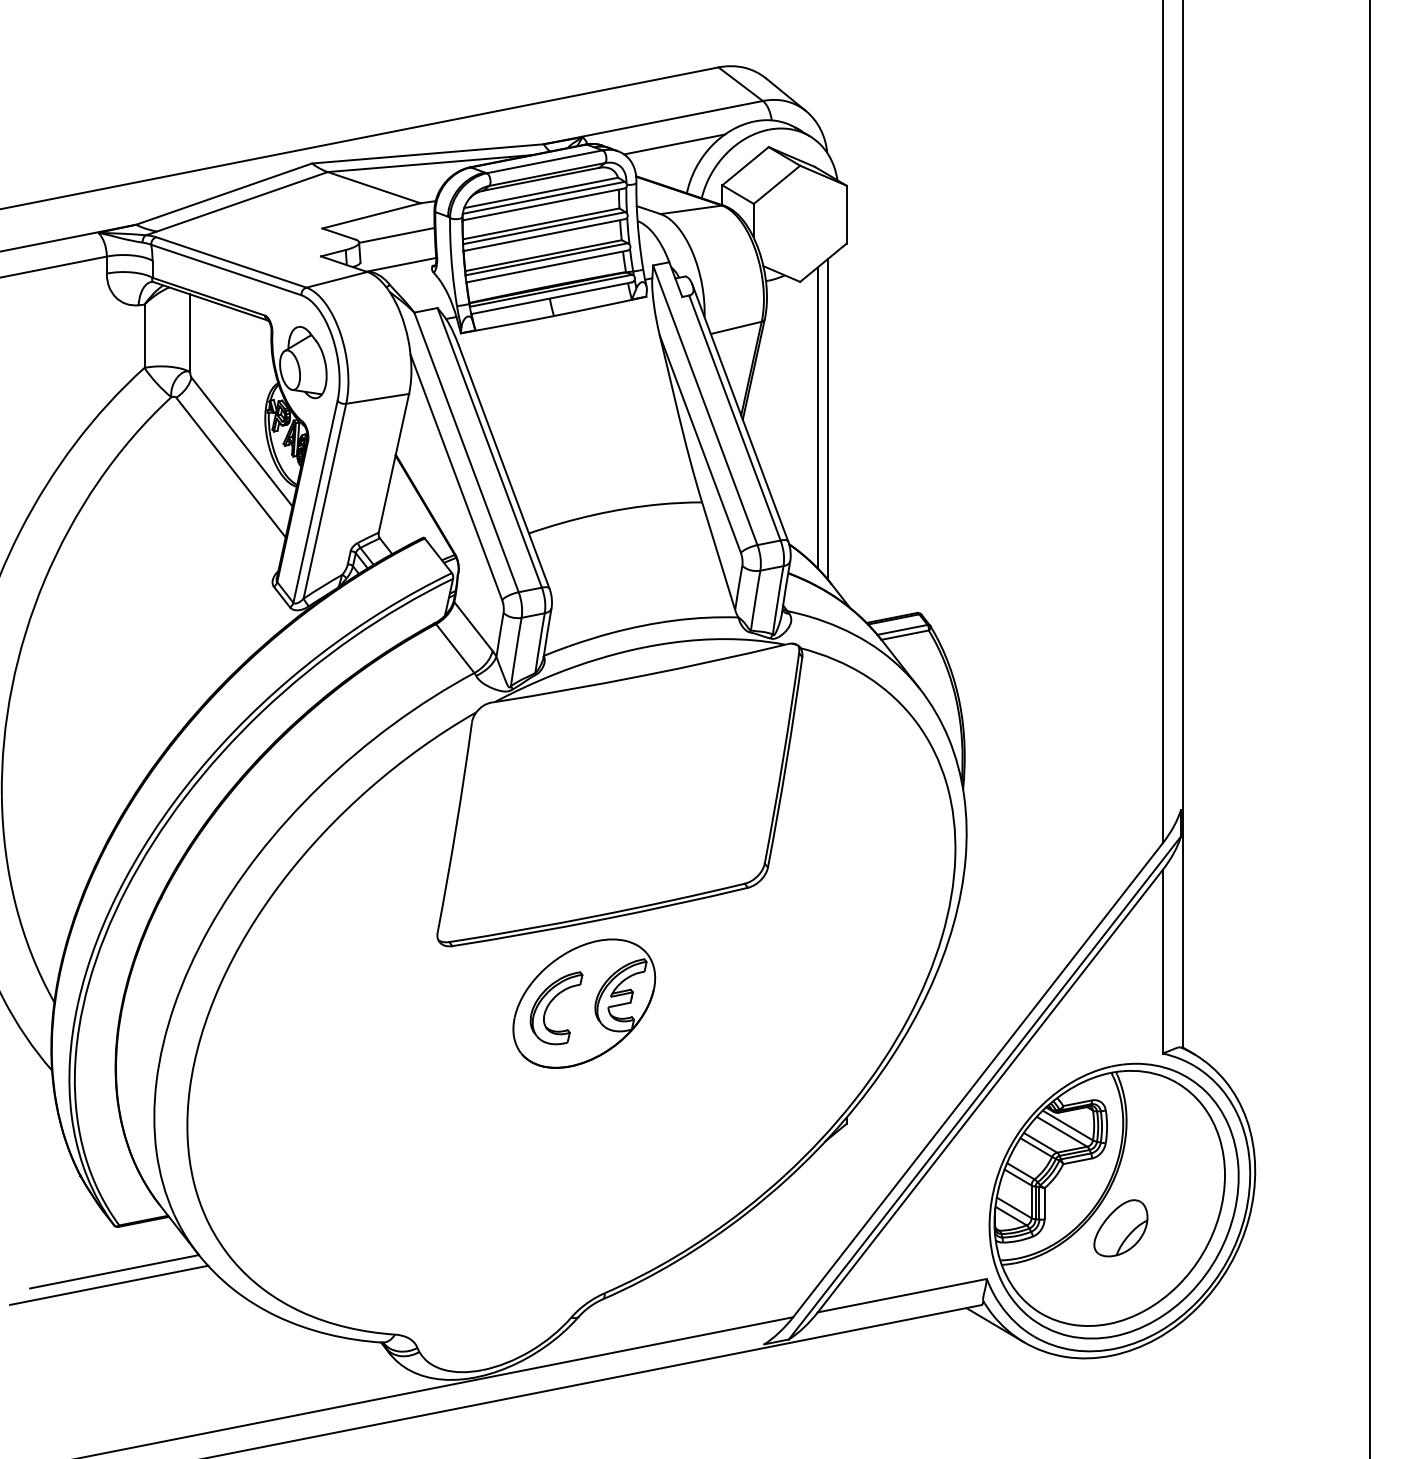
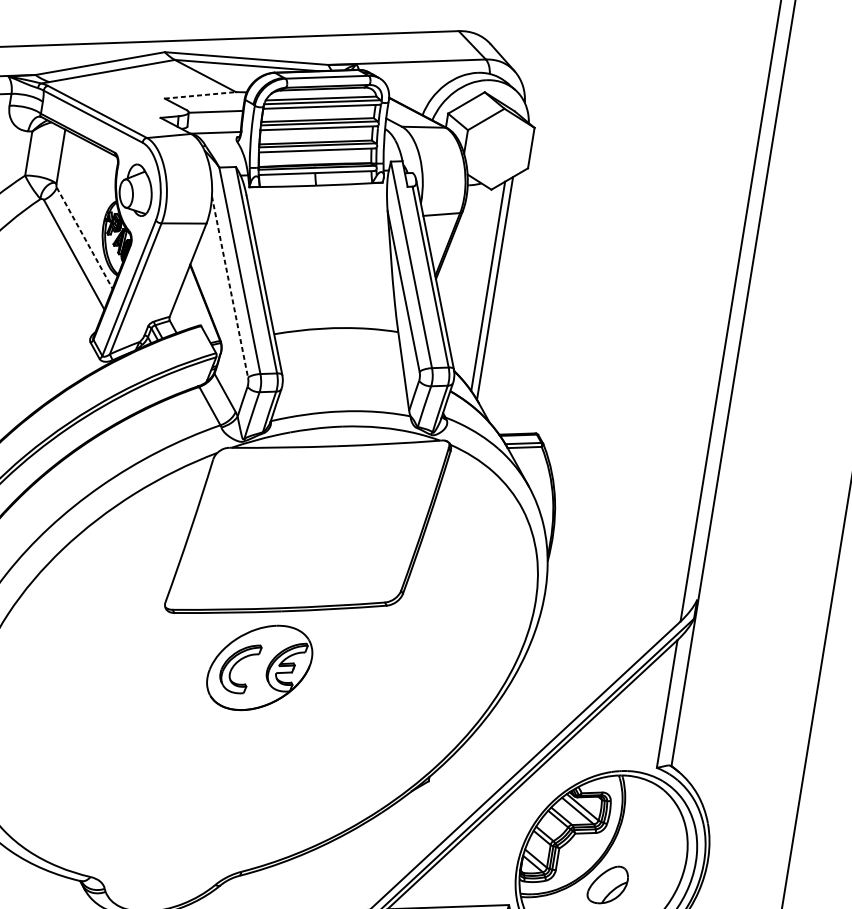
line: (674, 144) -> (419, 79), removed
line: (371, 215) -> (200, 95), solid -> dashed
line: (242, 442) -> (85, 238), solid -> dashed
line: (456, 477) -> (230, 287), solid -> dashed

